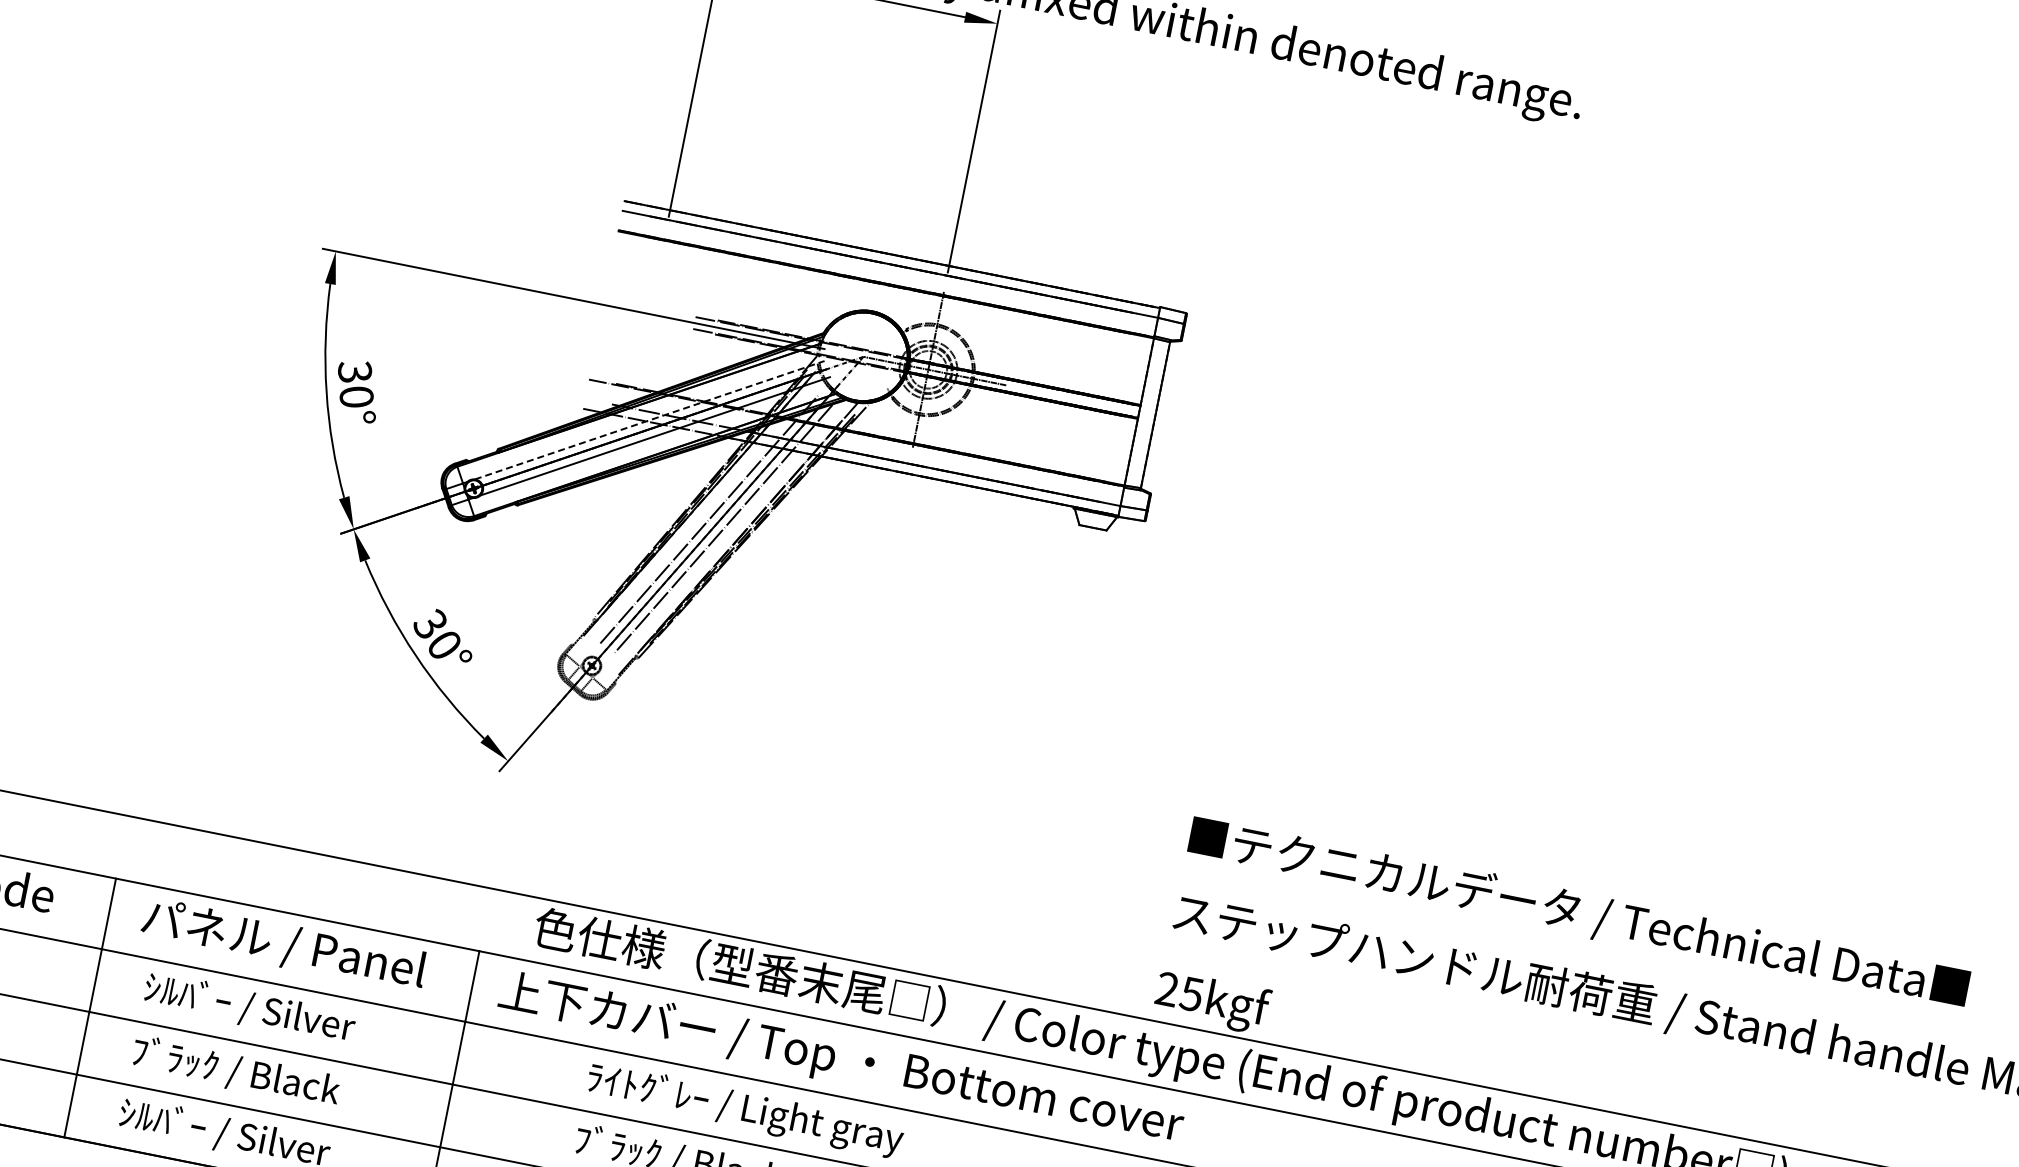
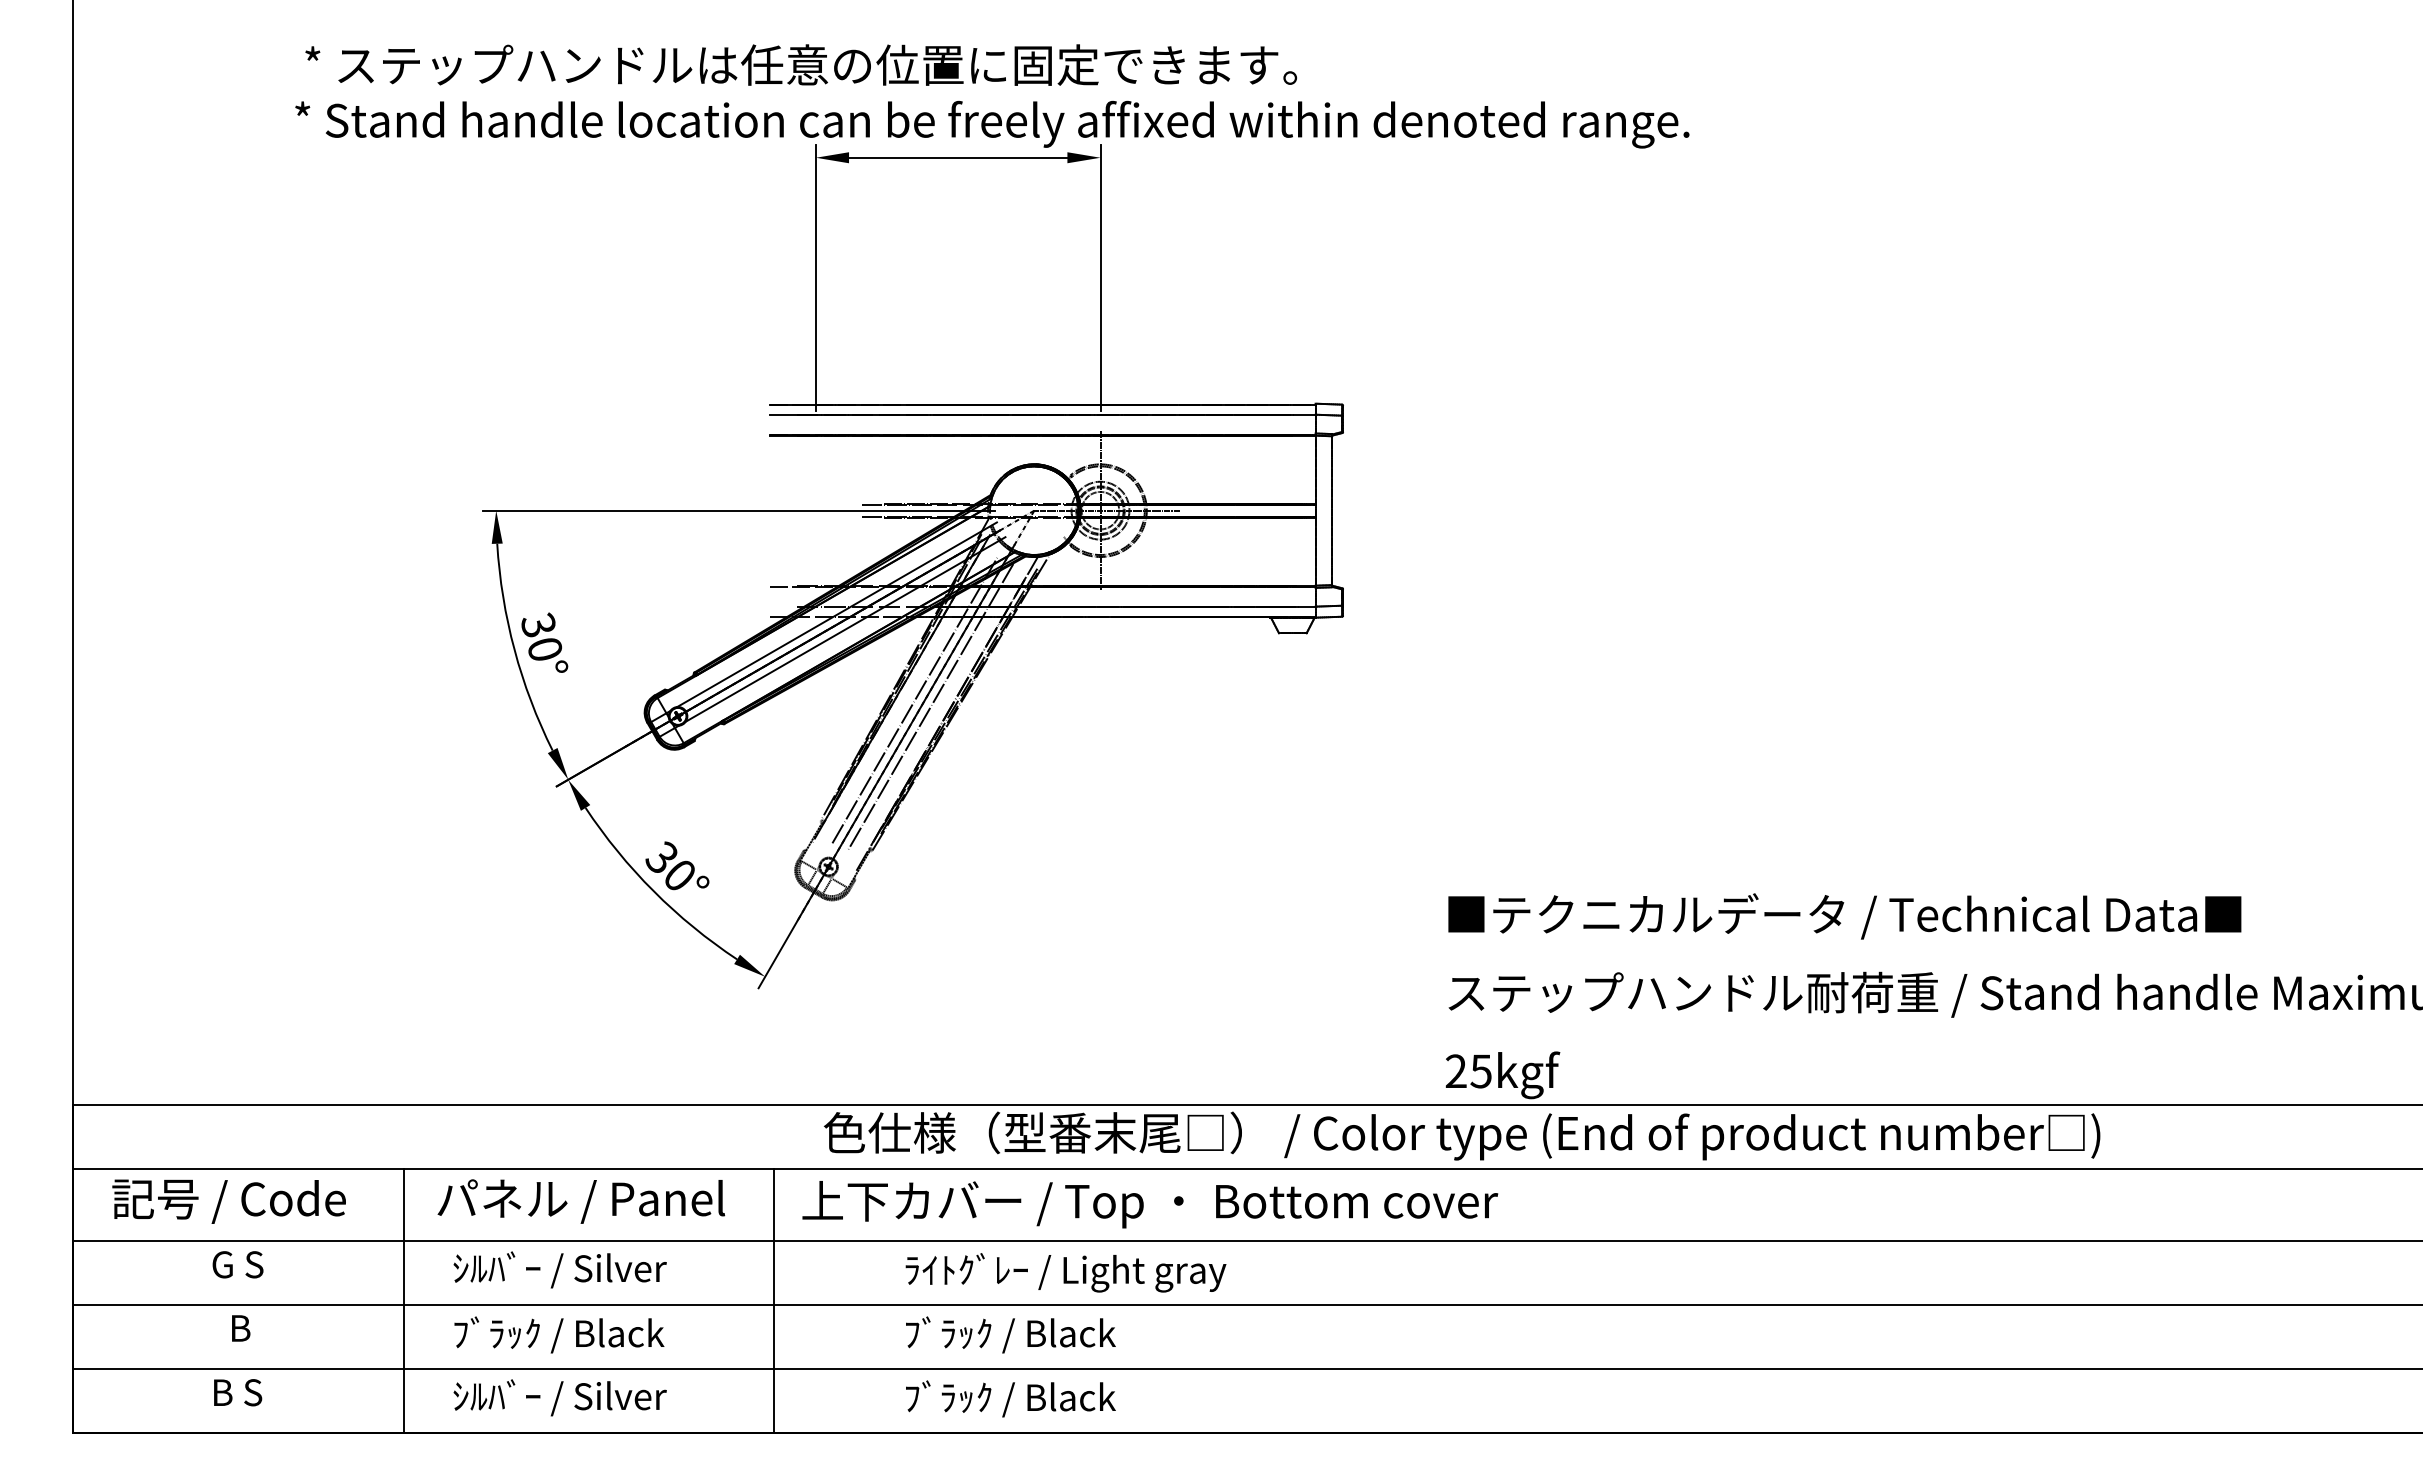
line: (650, 420) -> (837, 614), dashed -> solid

